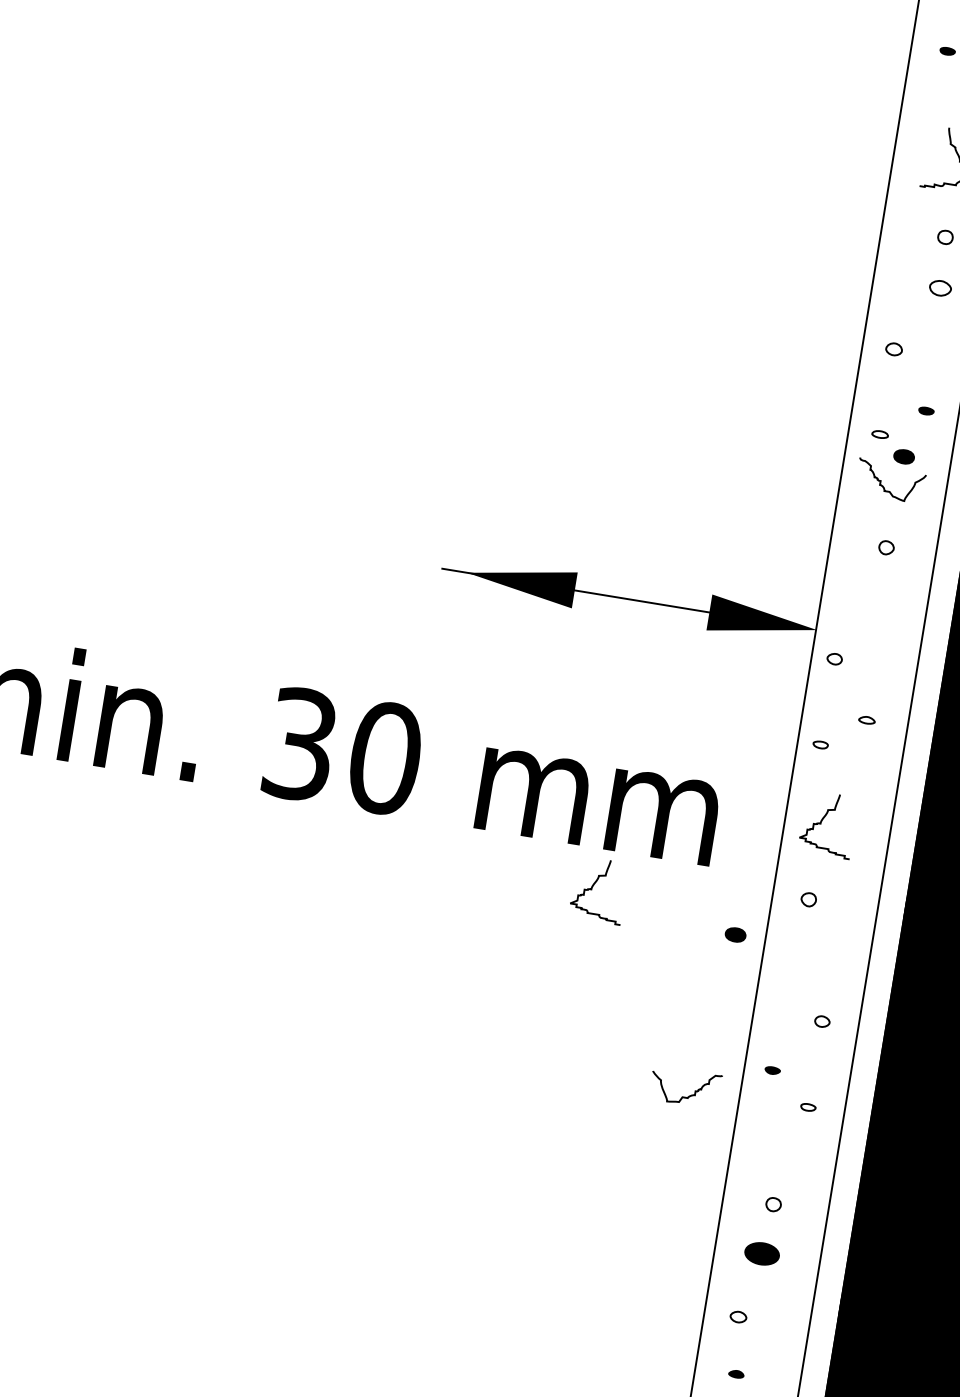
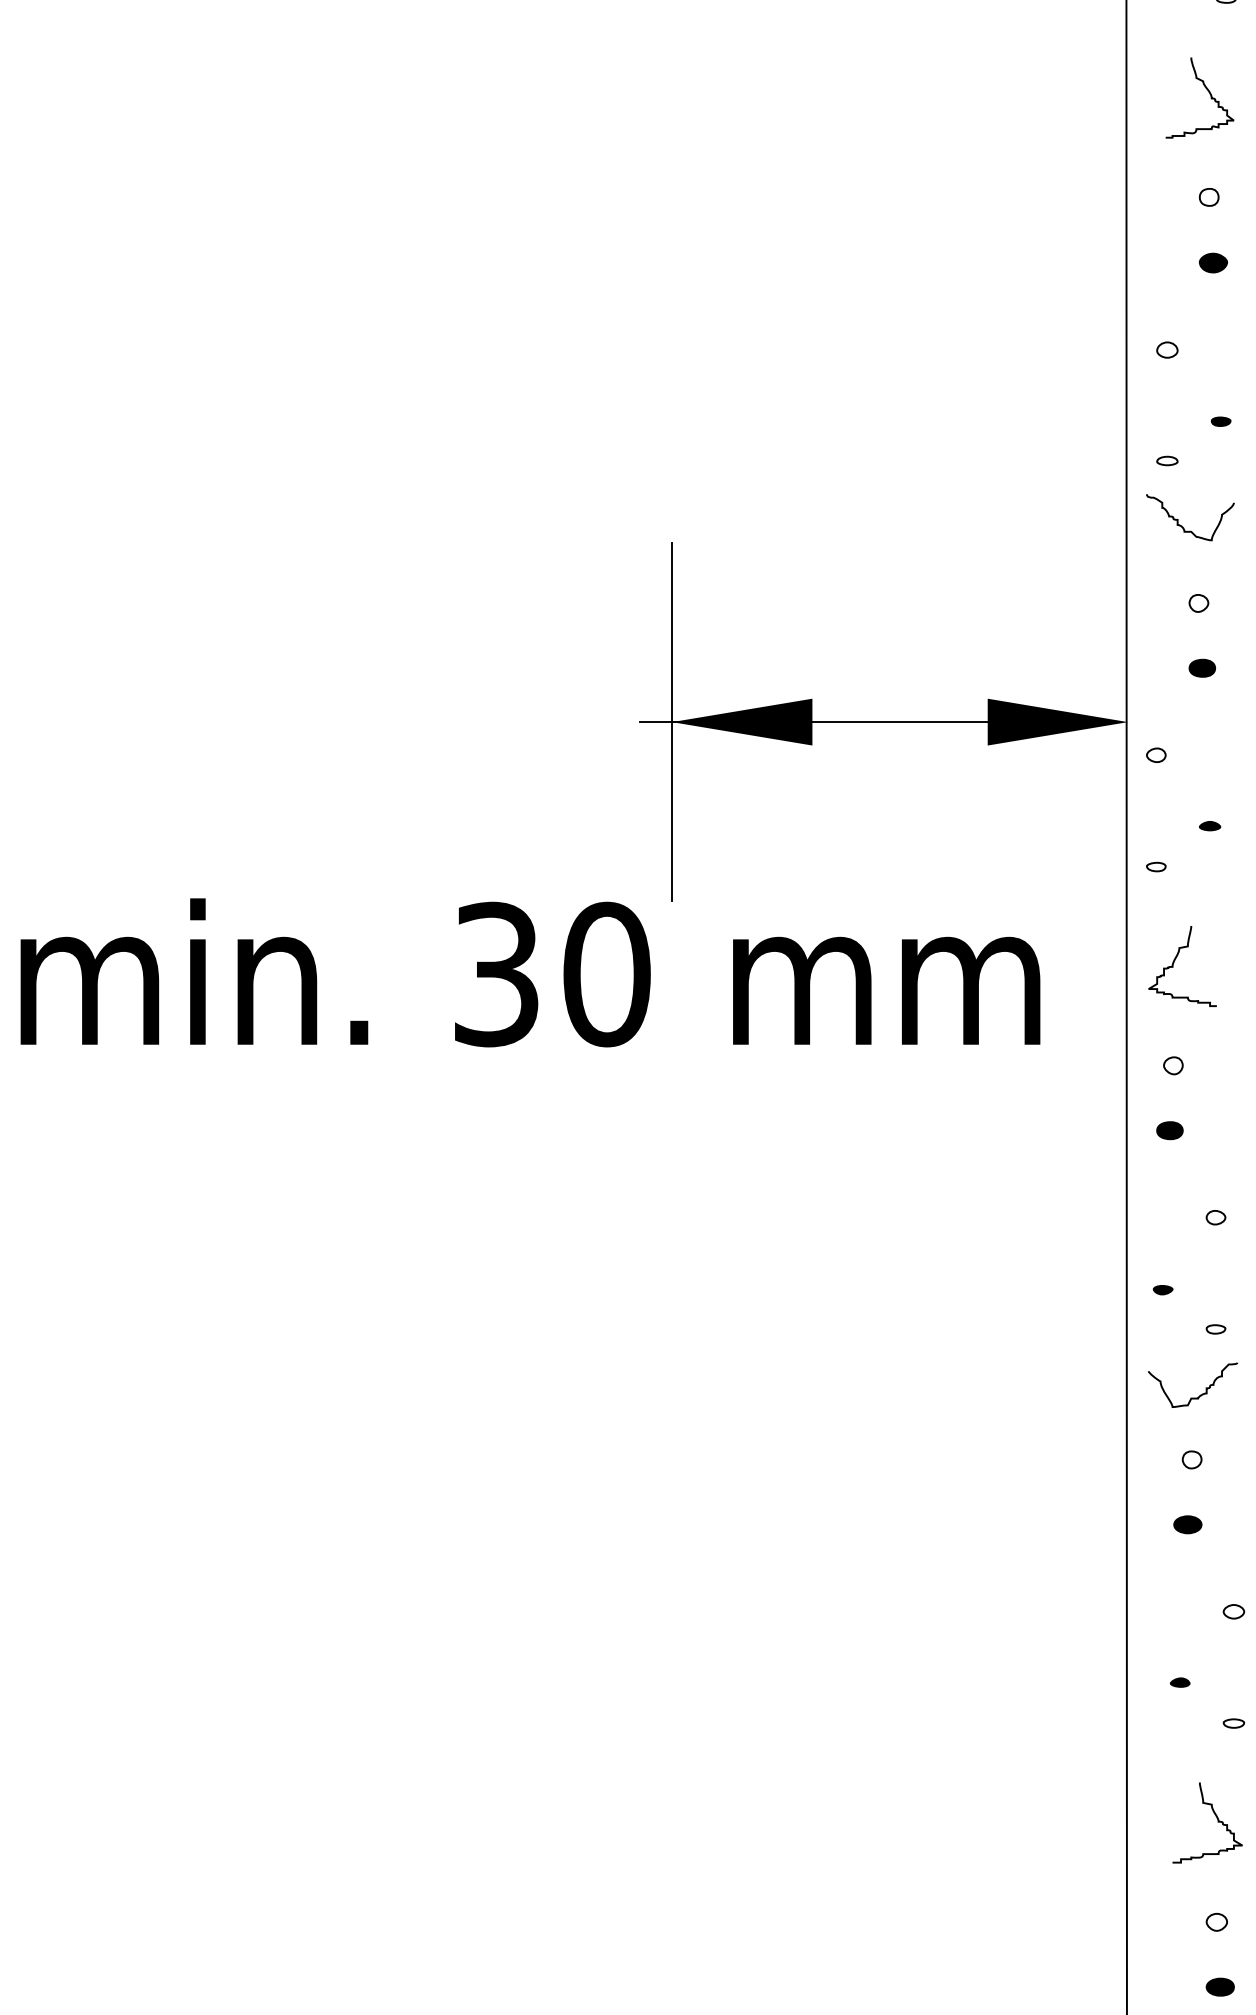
fill: (940, 287) -> (1213, 262), added
part: (904, 456) -> (1202, 667), moved
line: (466, 572) -> (671, 721), added
fill: (866, 719) -> (1209, 825), added
curve: (593, 886) -> (897, 1093), removed
part: (735, 934) -> (1169, 1130), moved
curve: (690, 1095) -> (1200, 1394), moved
part: (761, 1253) -> (1187, 1524), size x0.62
part: (738, 1316) -> (1233, 1611), moved

